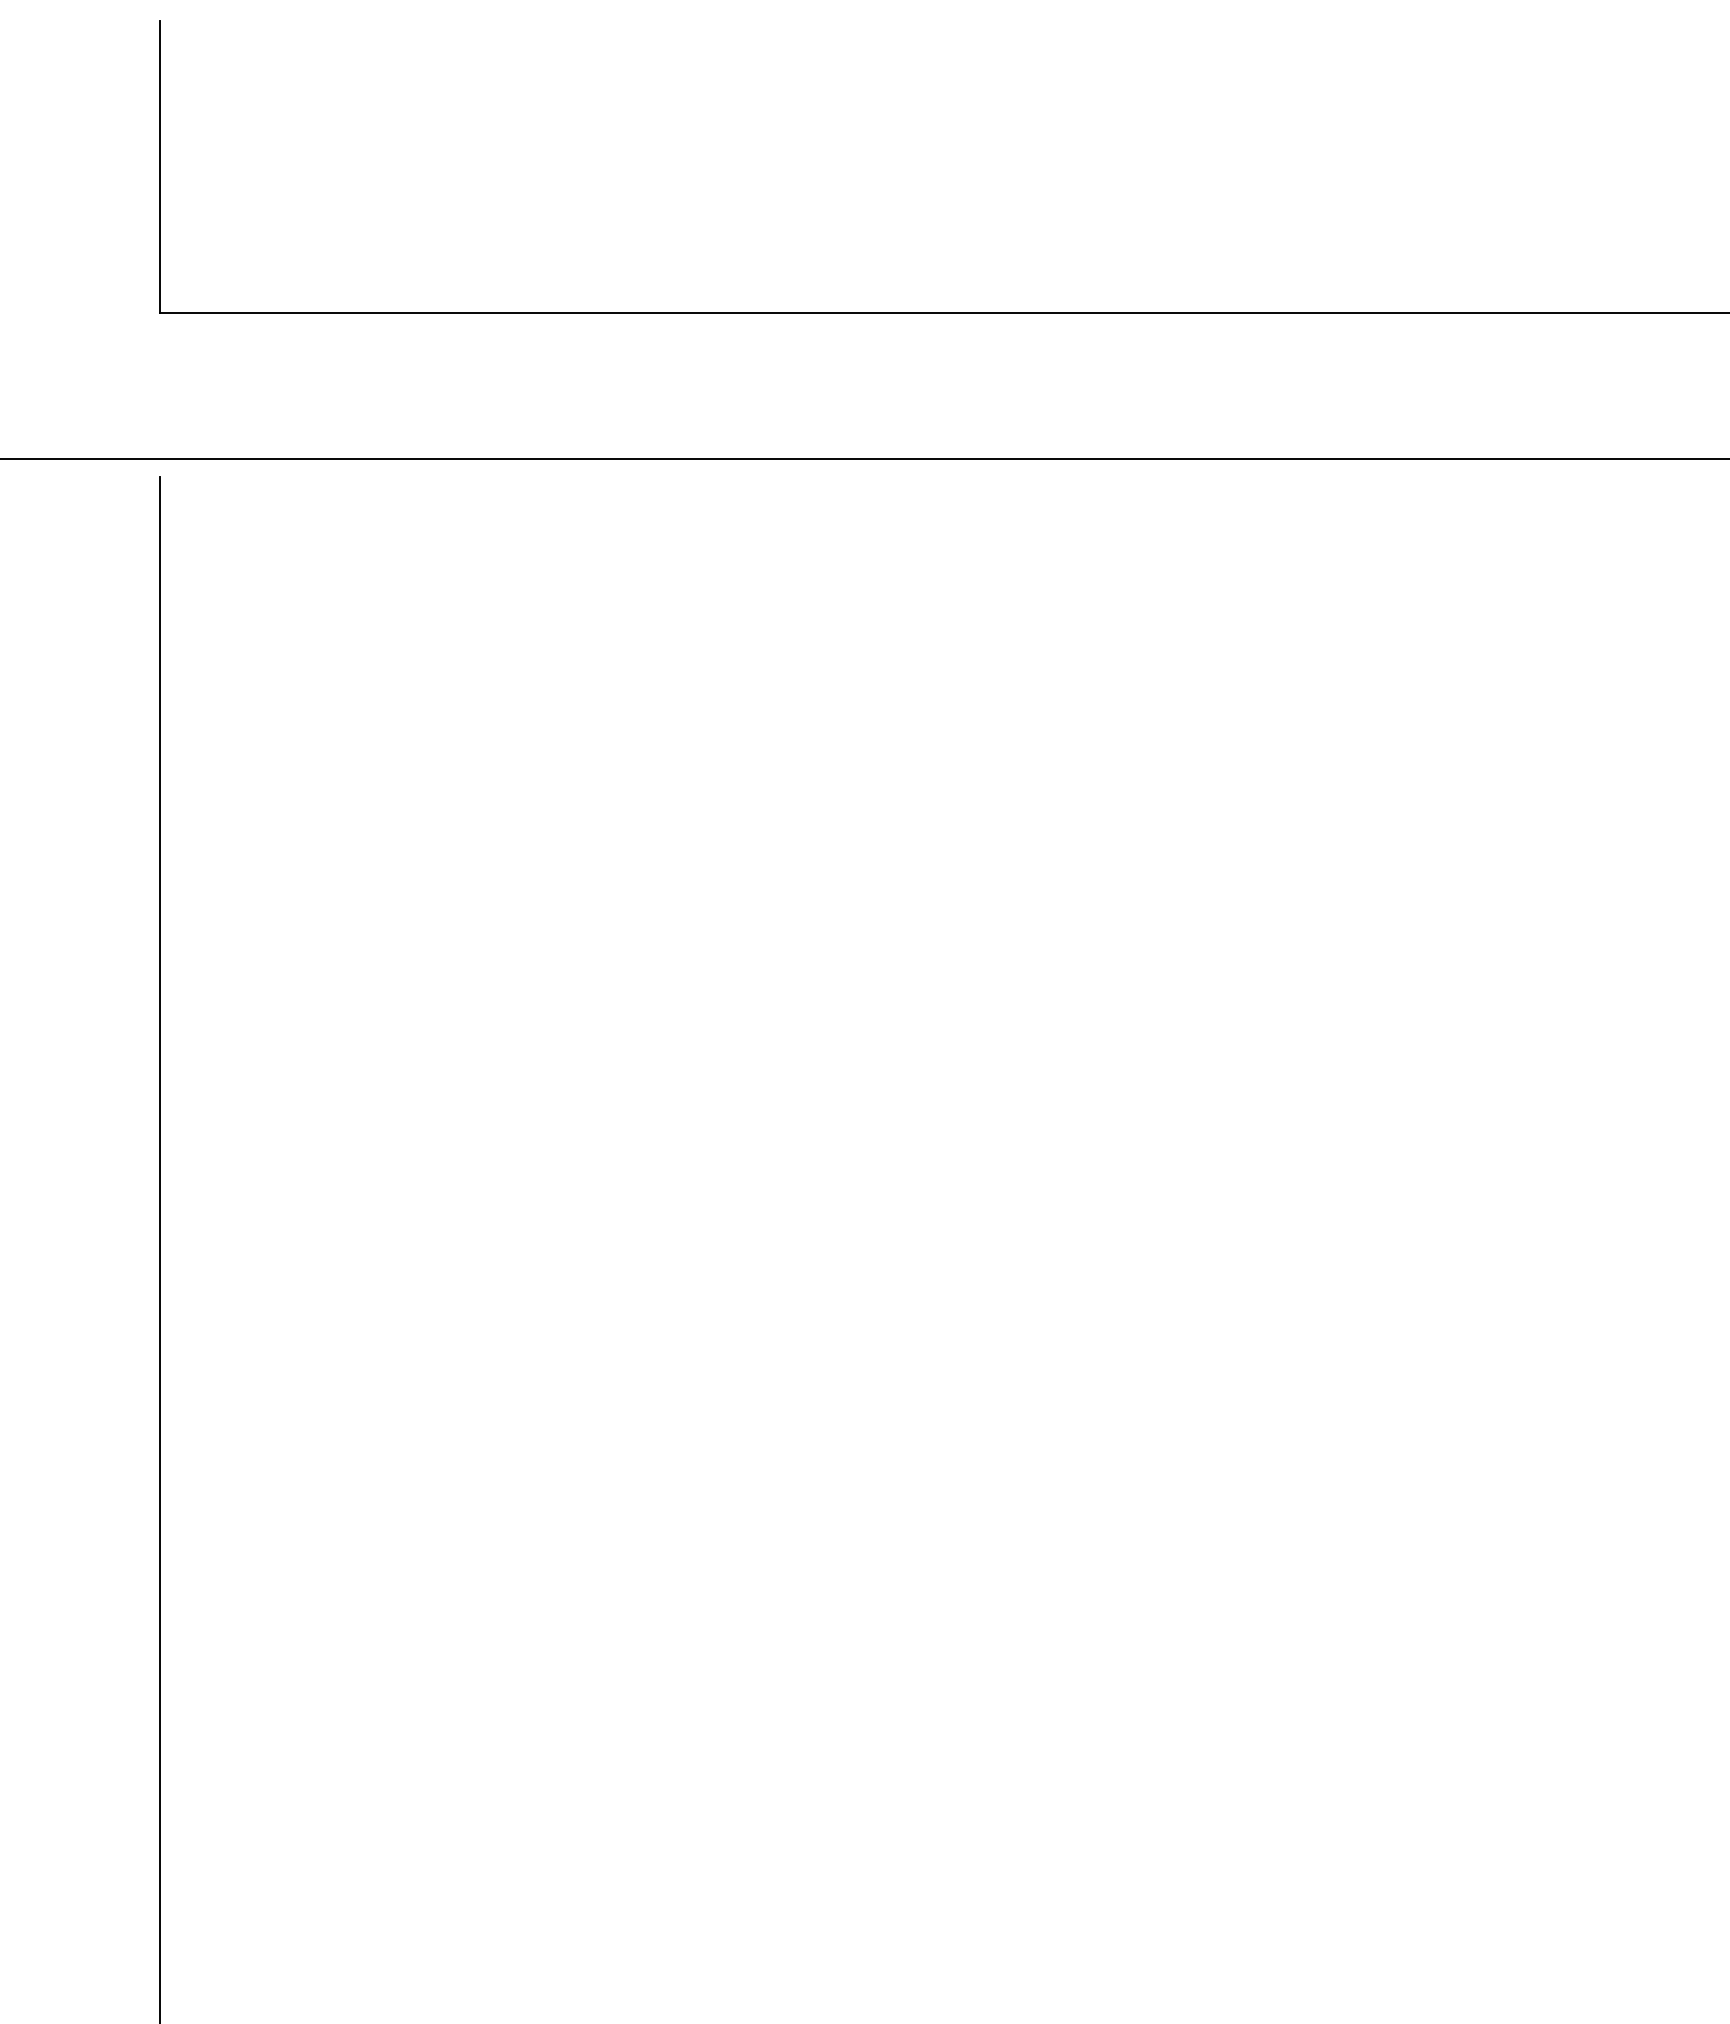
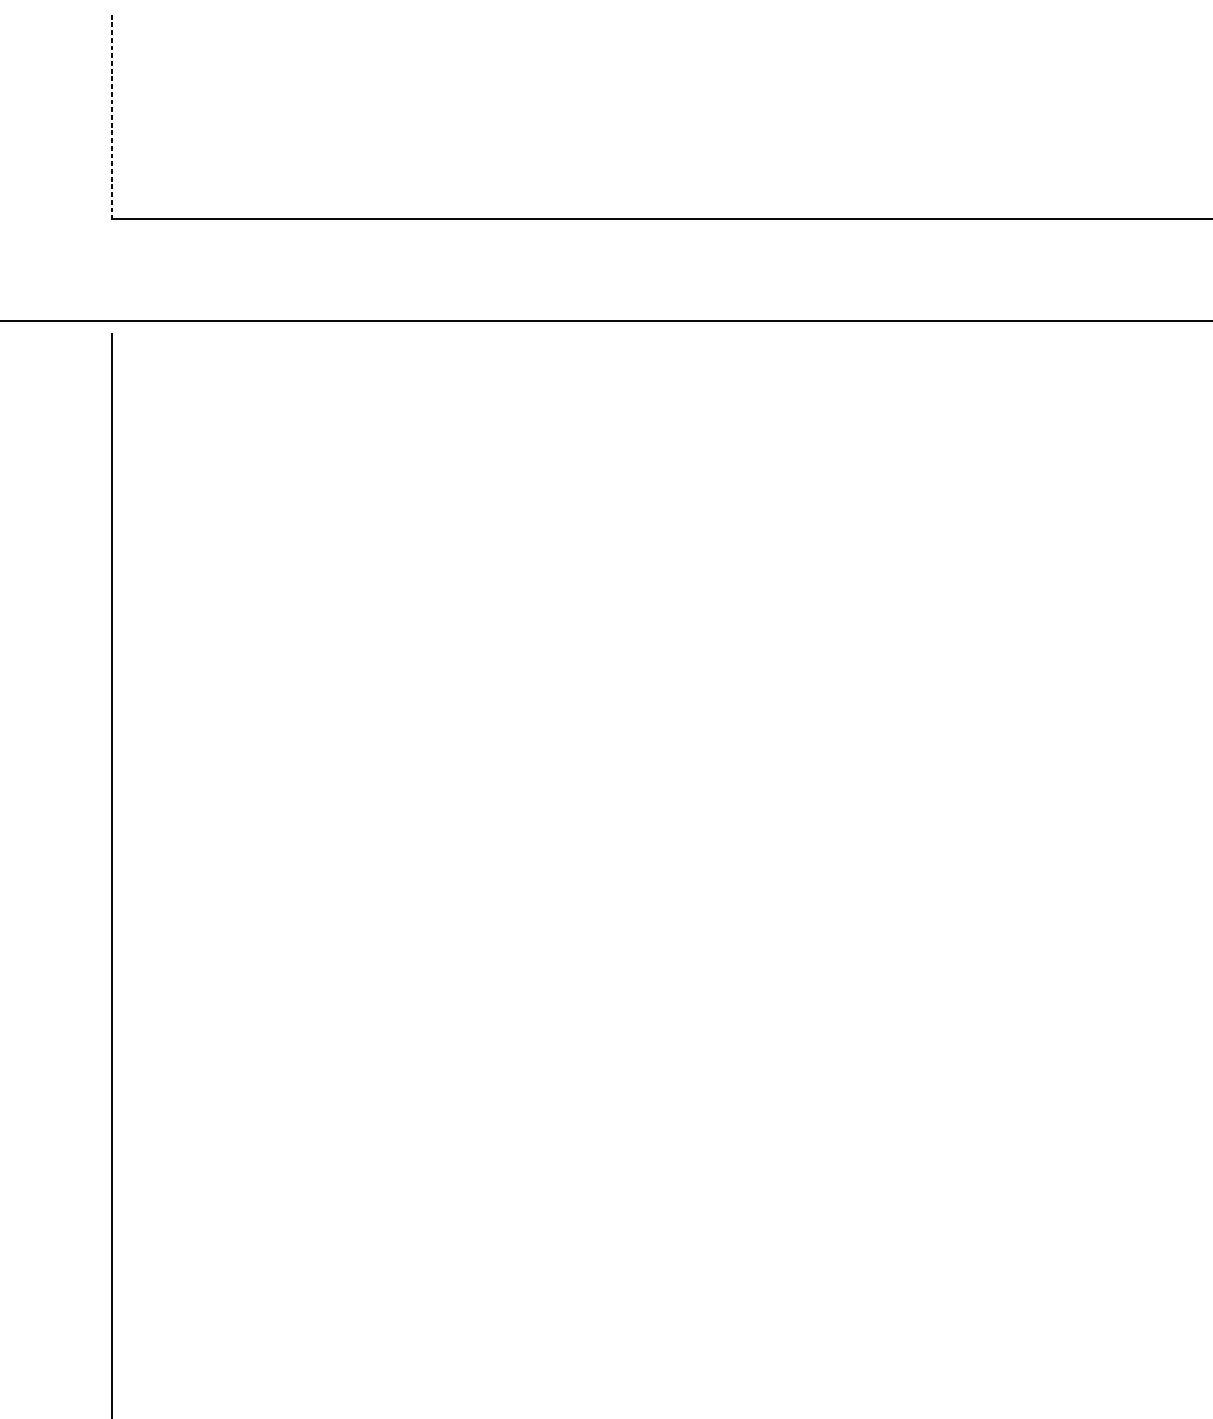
line: (160, 167) -> (112, 117), solid -> dashed

